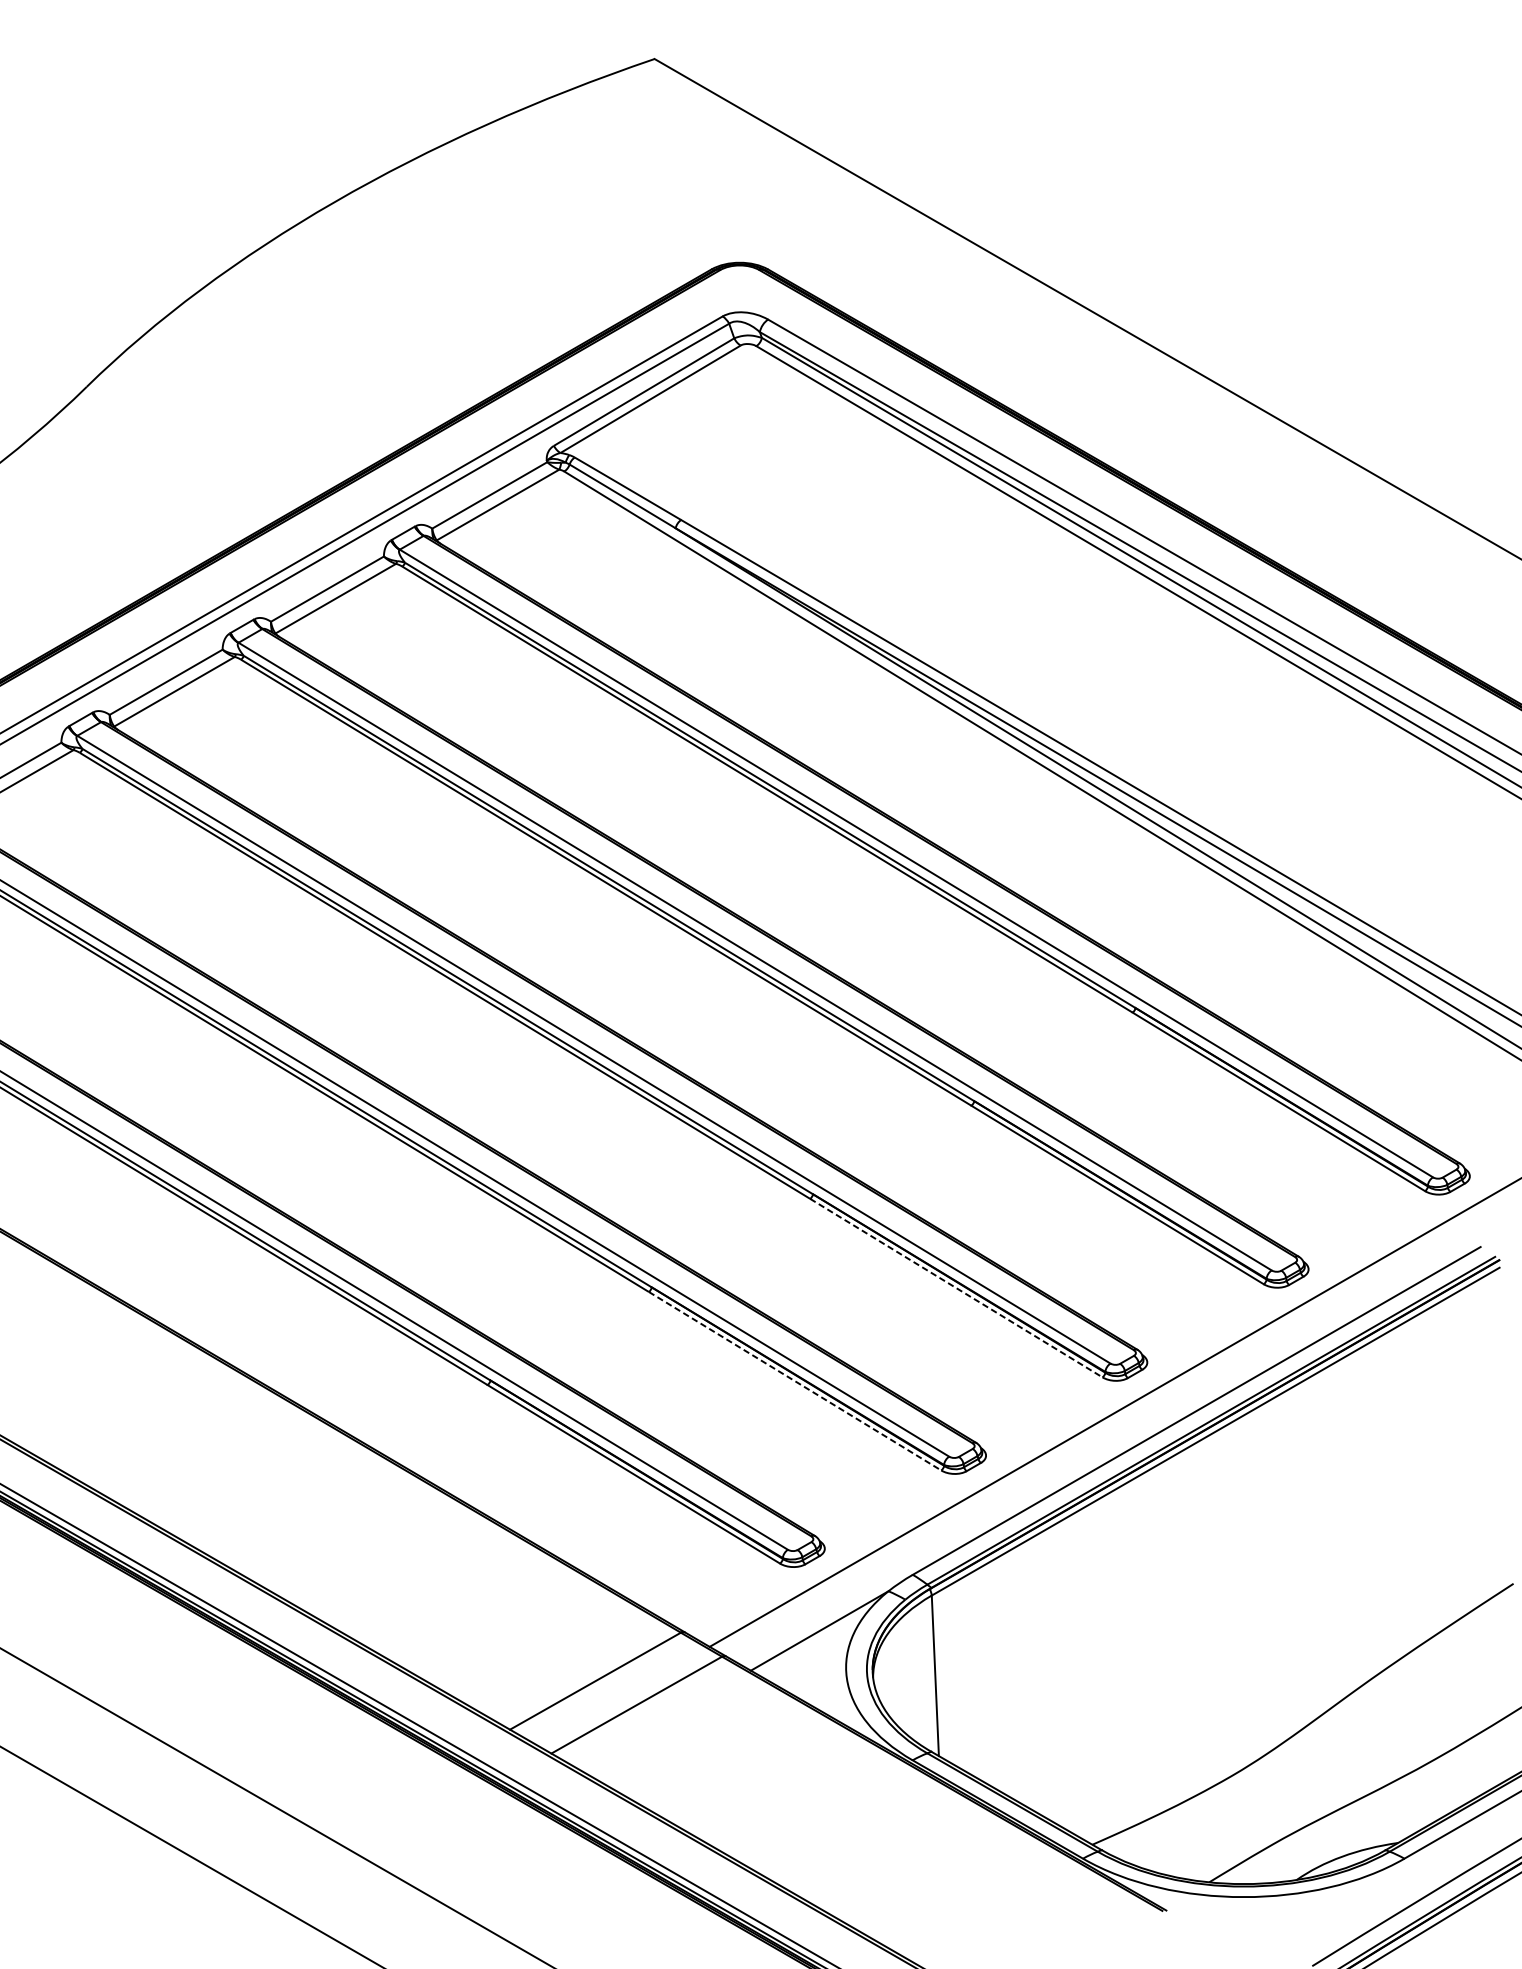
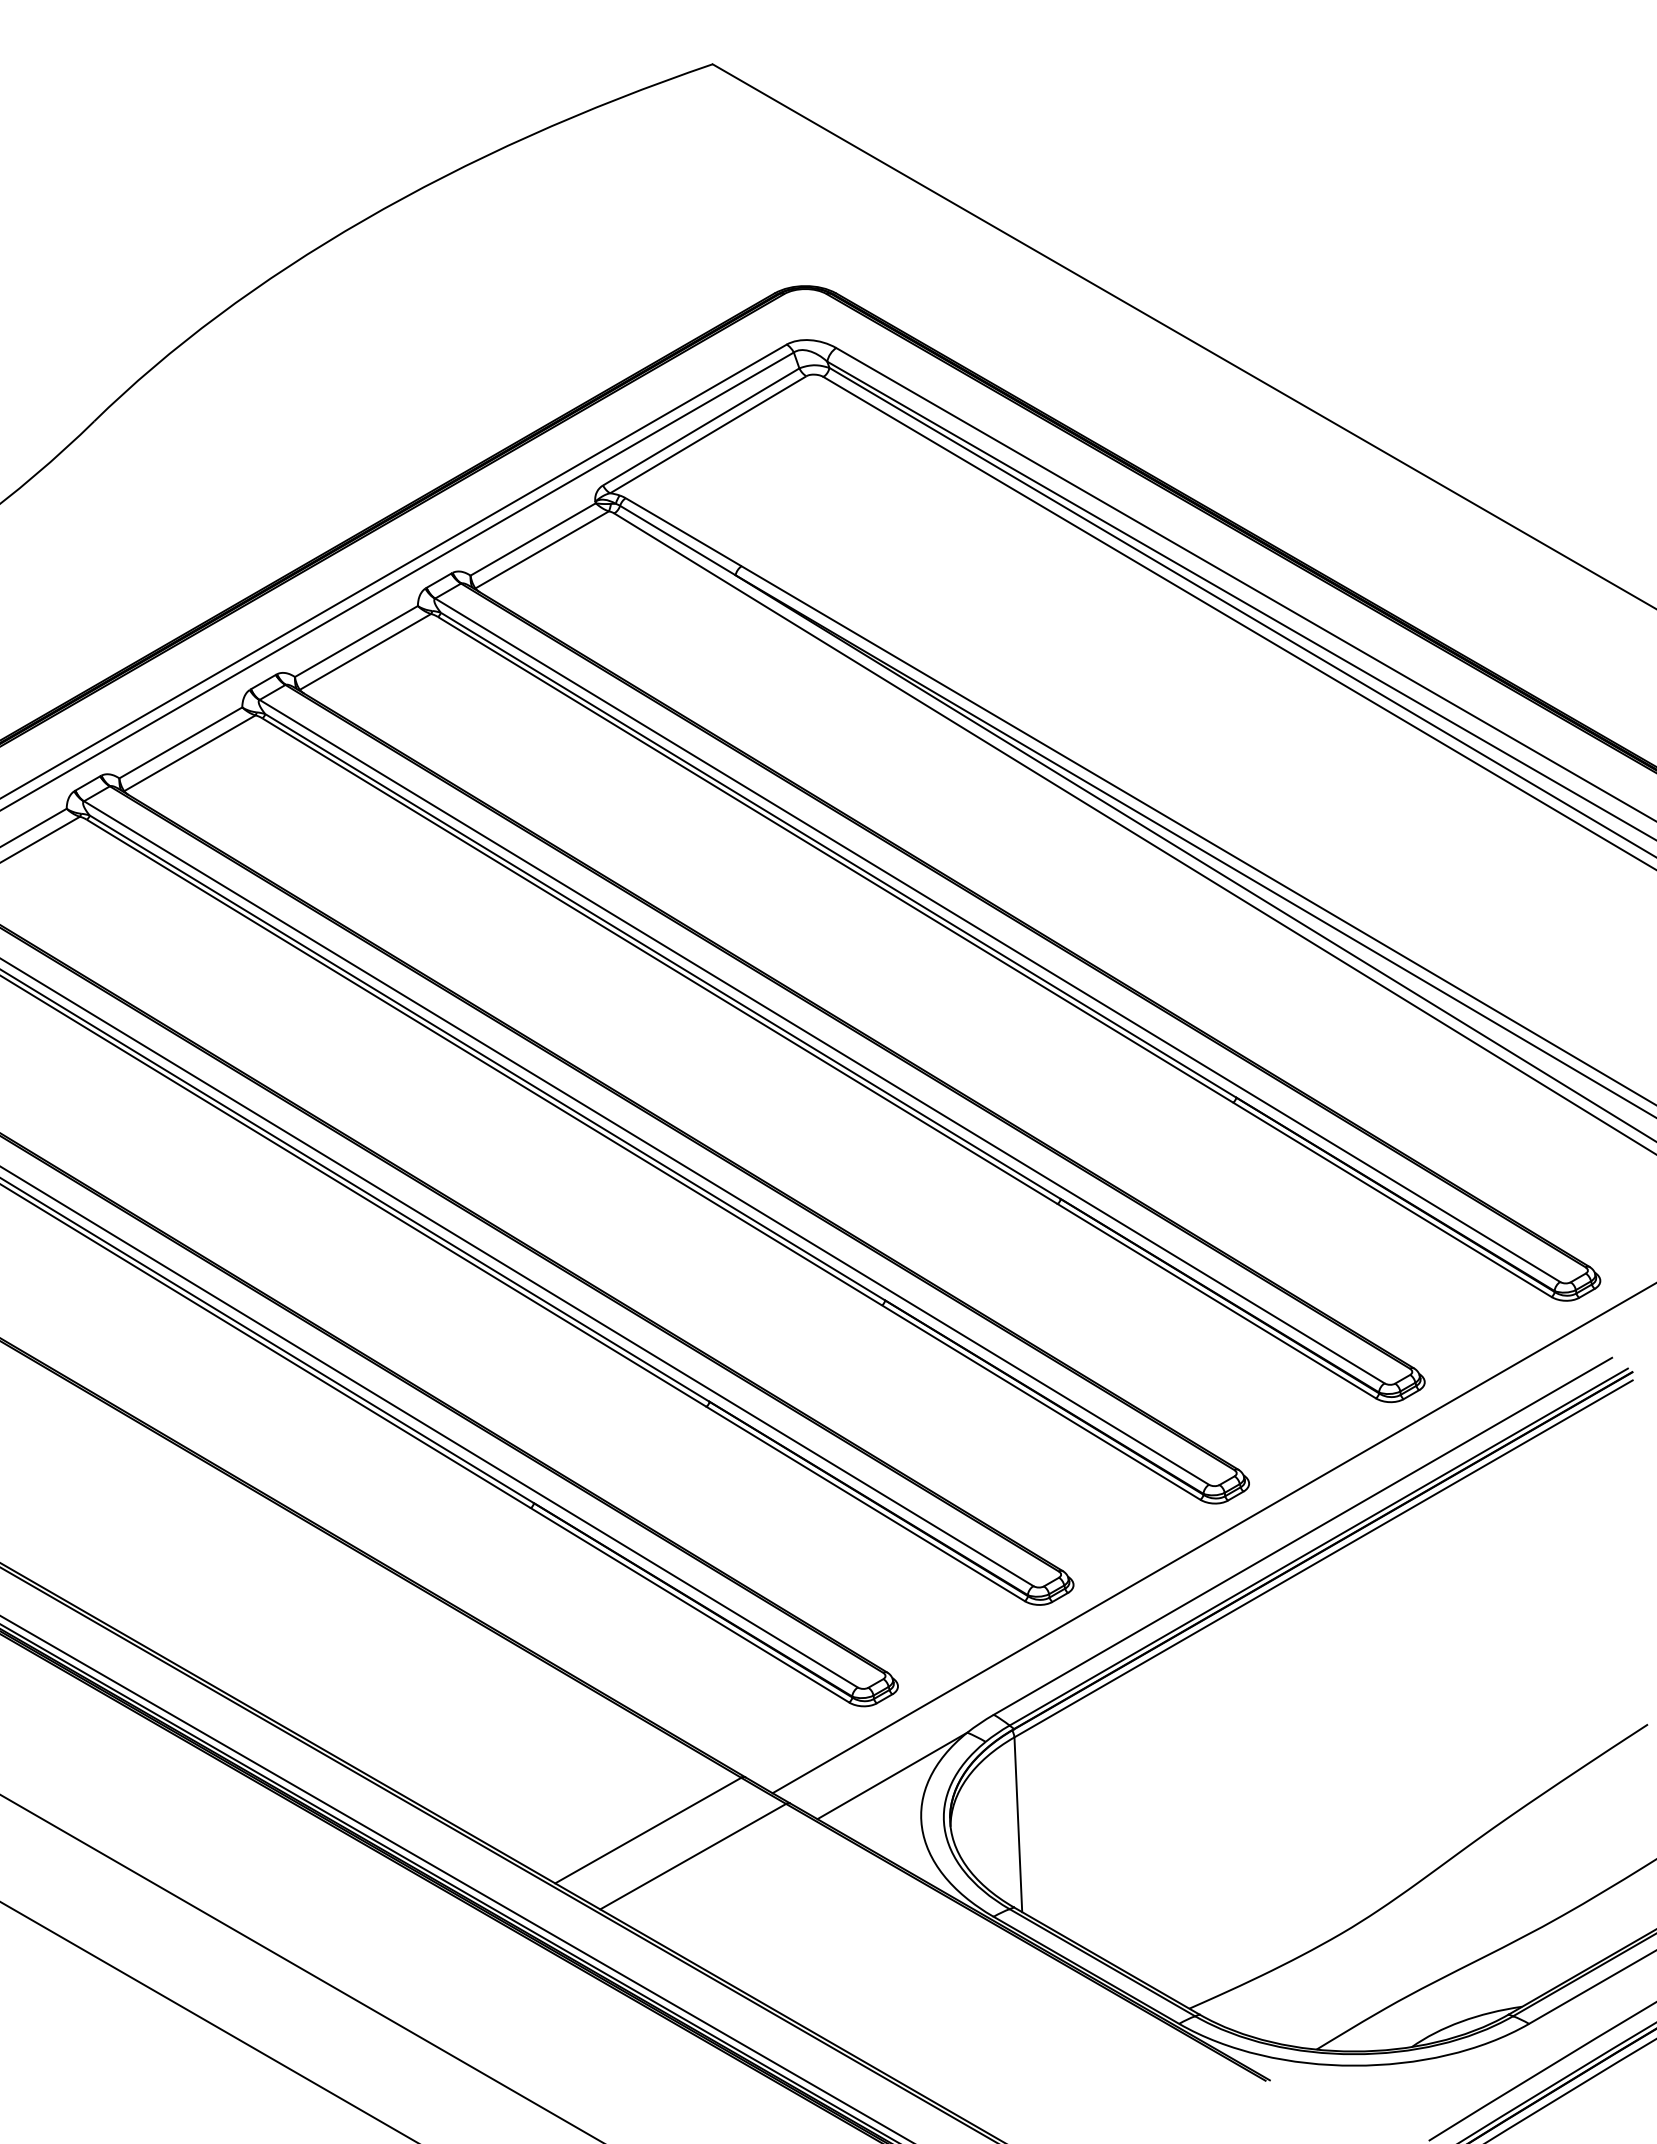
line: (956, 1288) -> (1041, 1402), dashed -> solid
line: (794, 1380) -> (865, 1503), dashed -> solid

